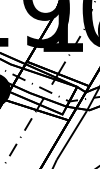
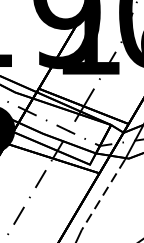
line: (71, 135) -> (102, 194), solid -> dashed

